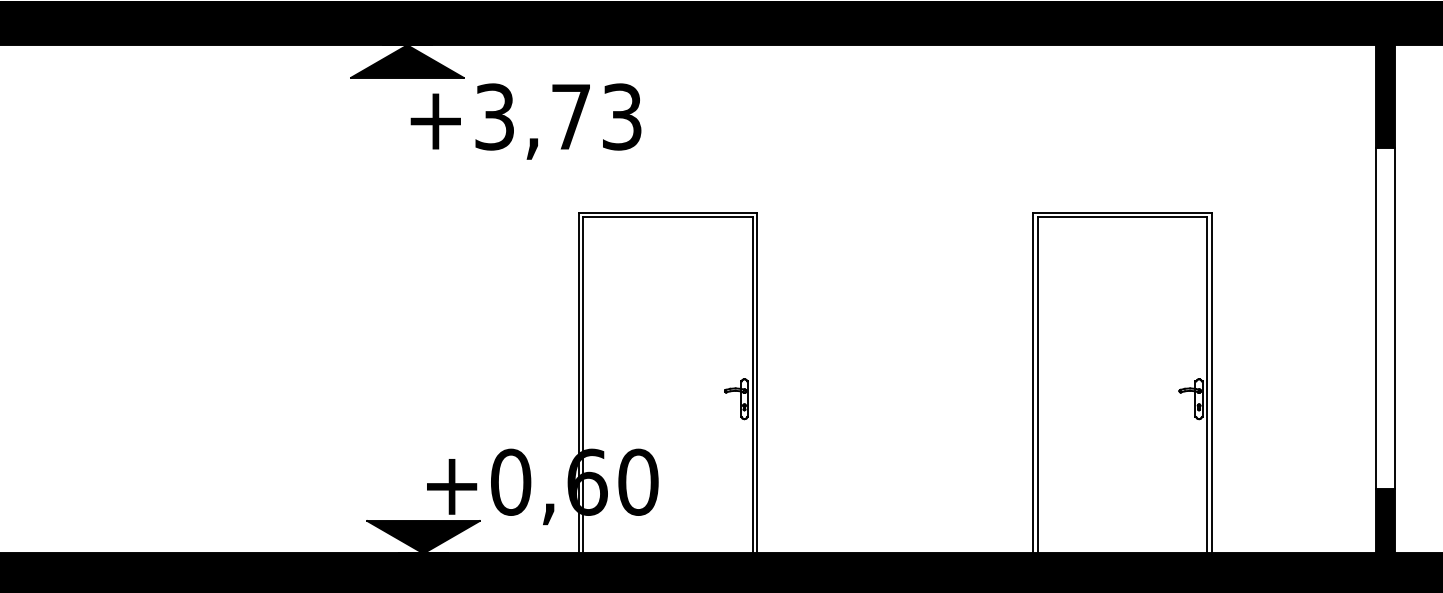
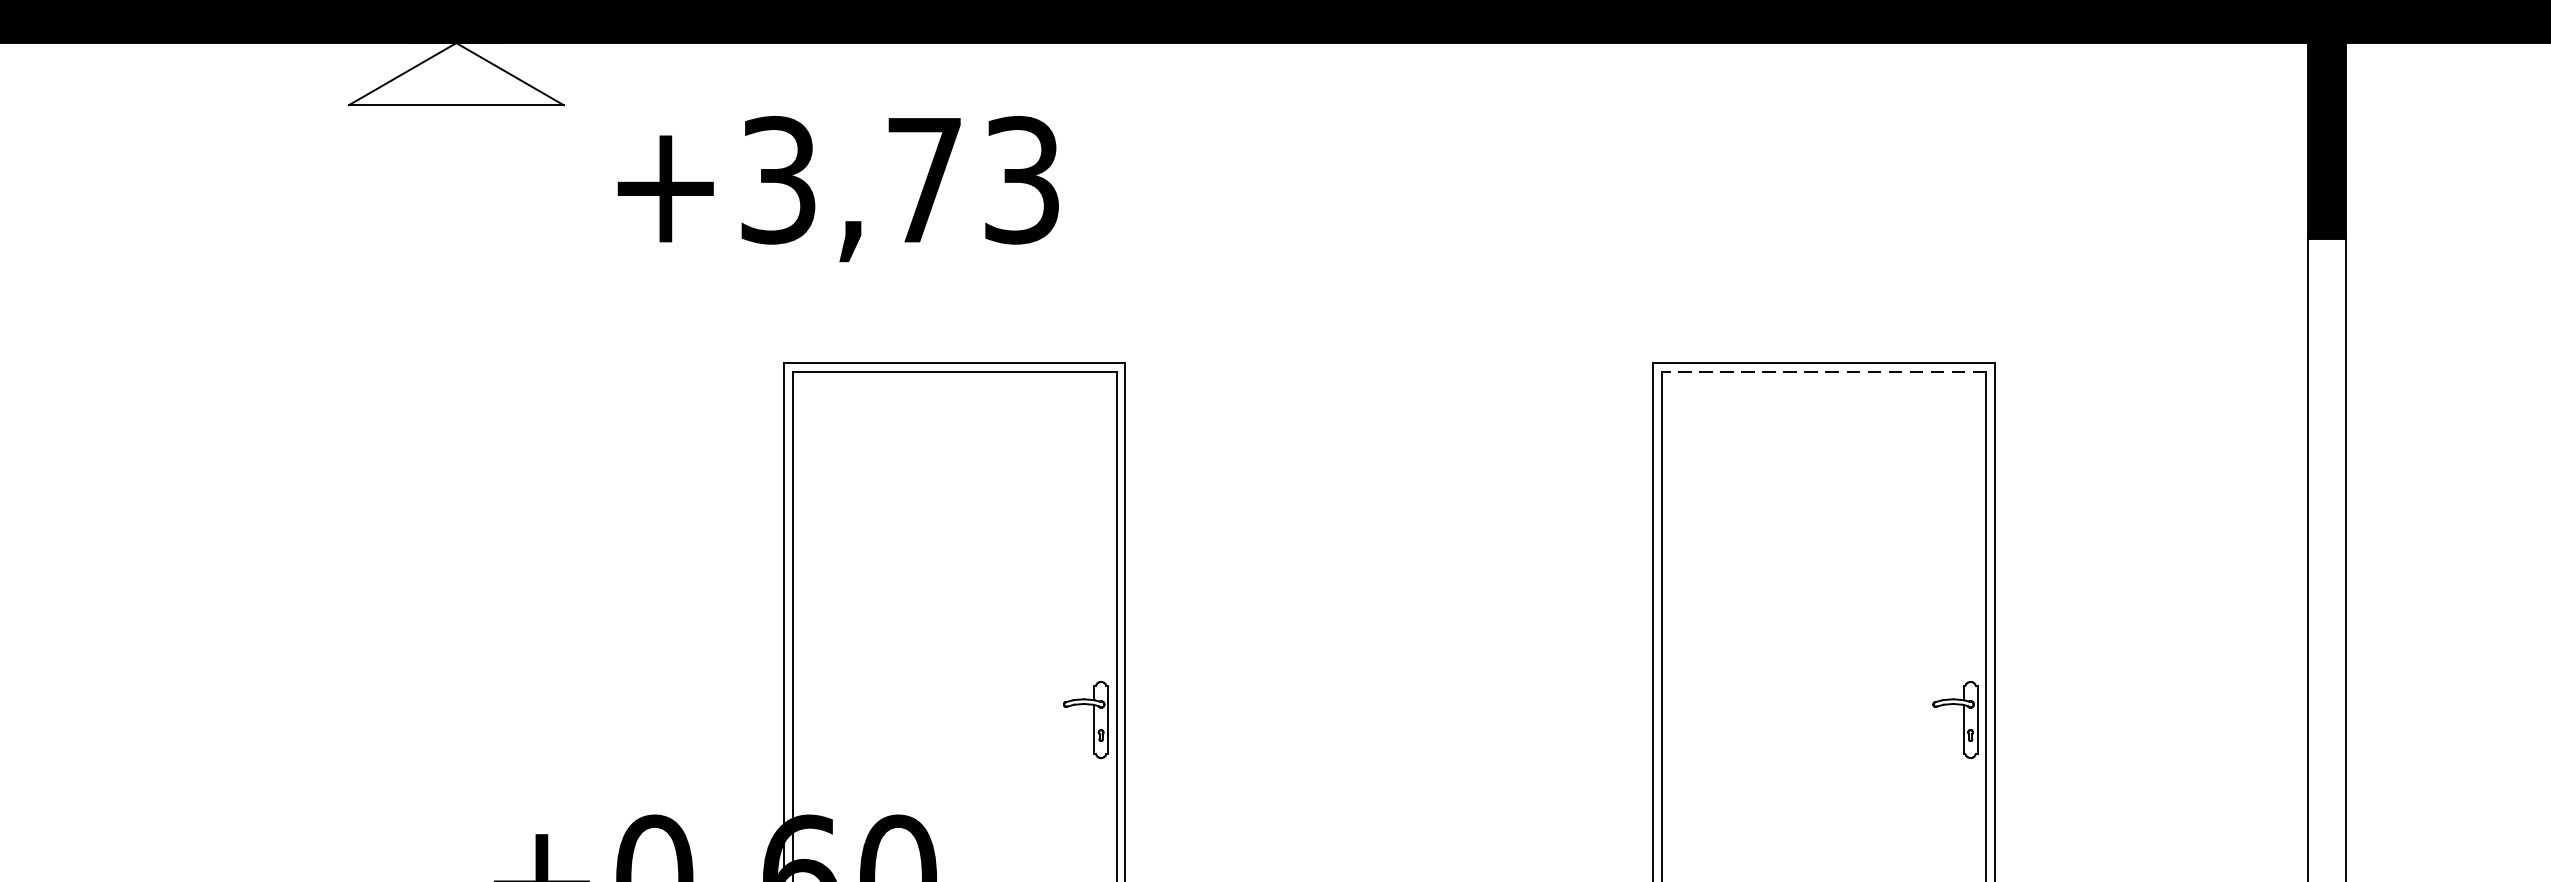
fill: (407, 61) -> (456, 74), removed
text: (525, 121) -> (837, 188), moved
line: (1122, 217) -> (1824, 372), solid -> dashed

